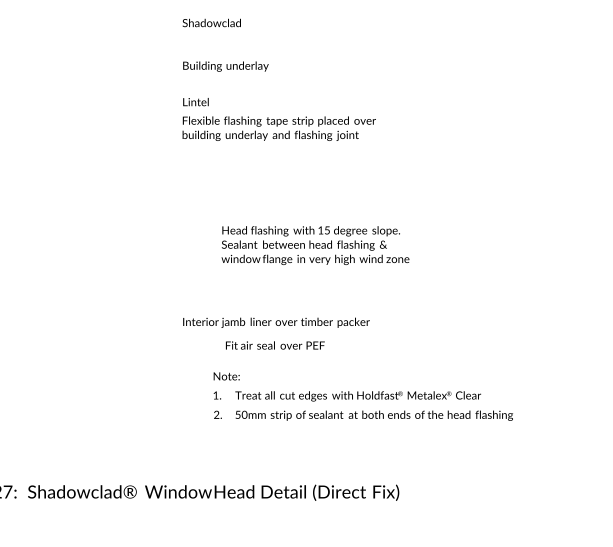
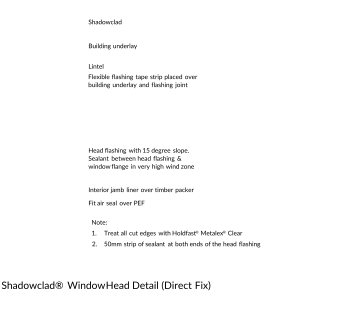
text: (314, 244) -> (140, 158), moved
text: (274, 344) -> (116, 202), moved
text: (364, 396) -> (176, 233), moved

